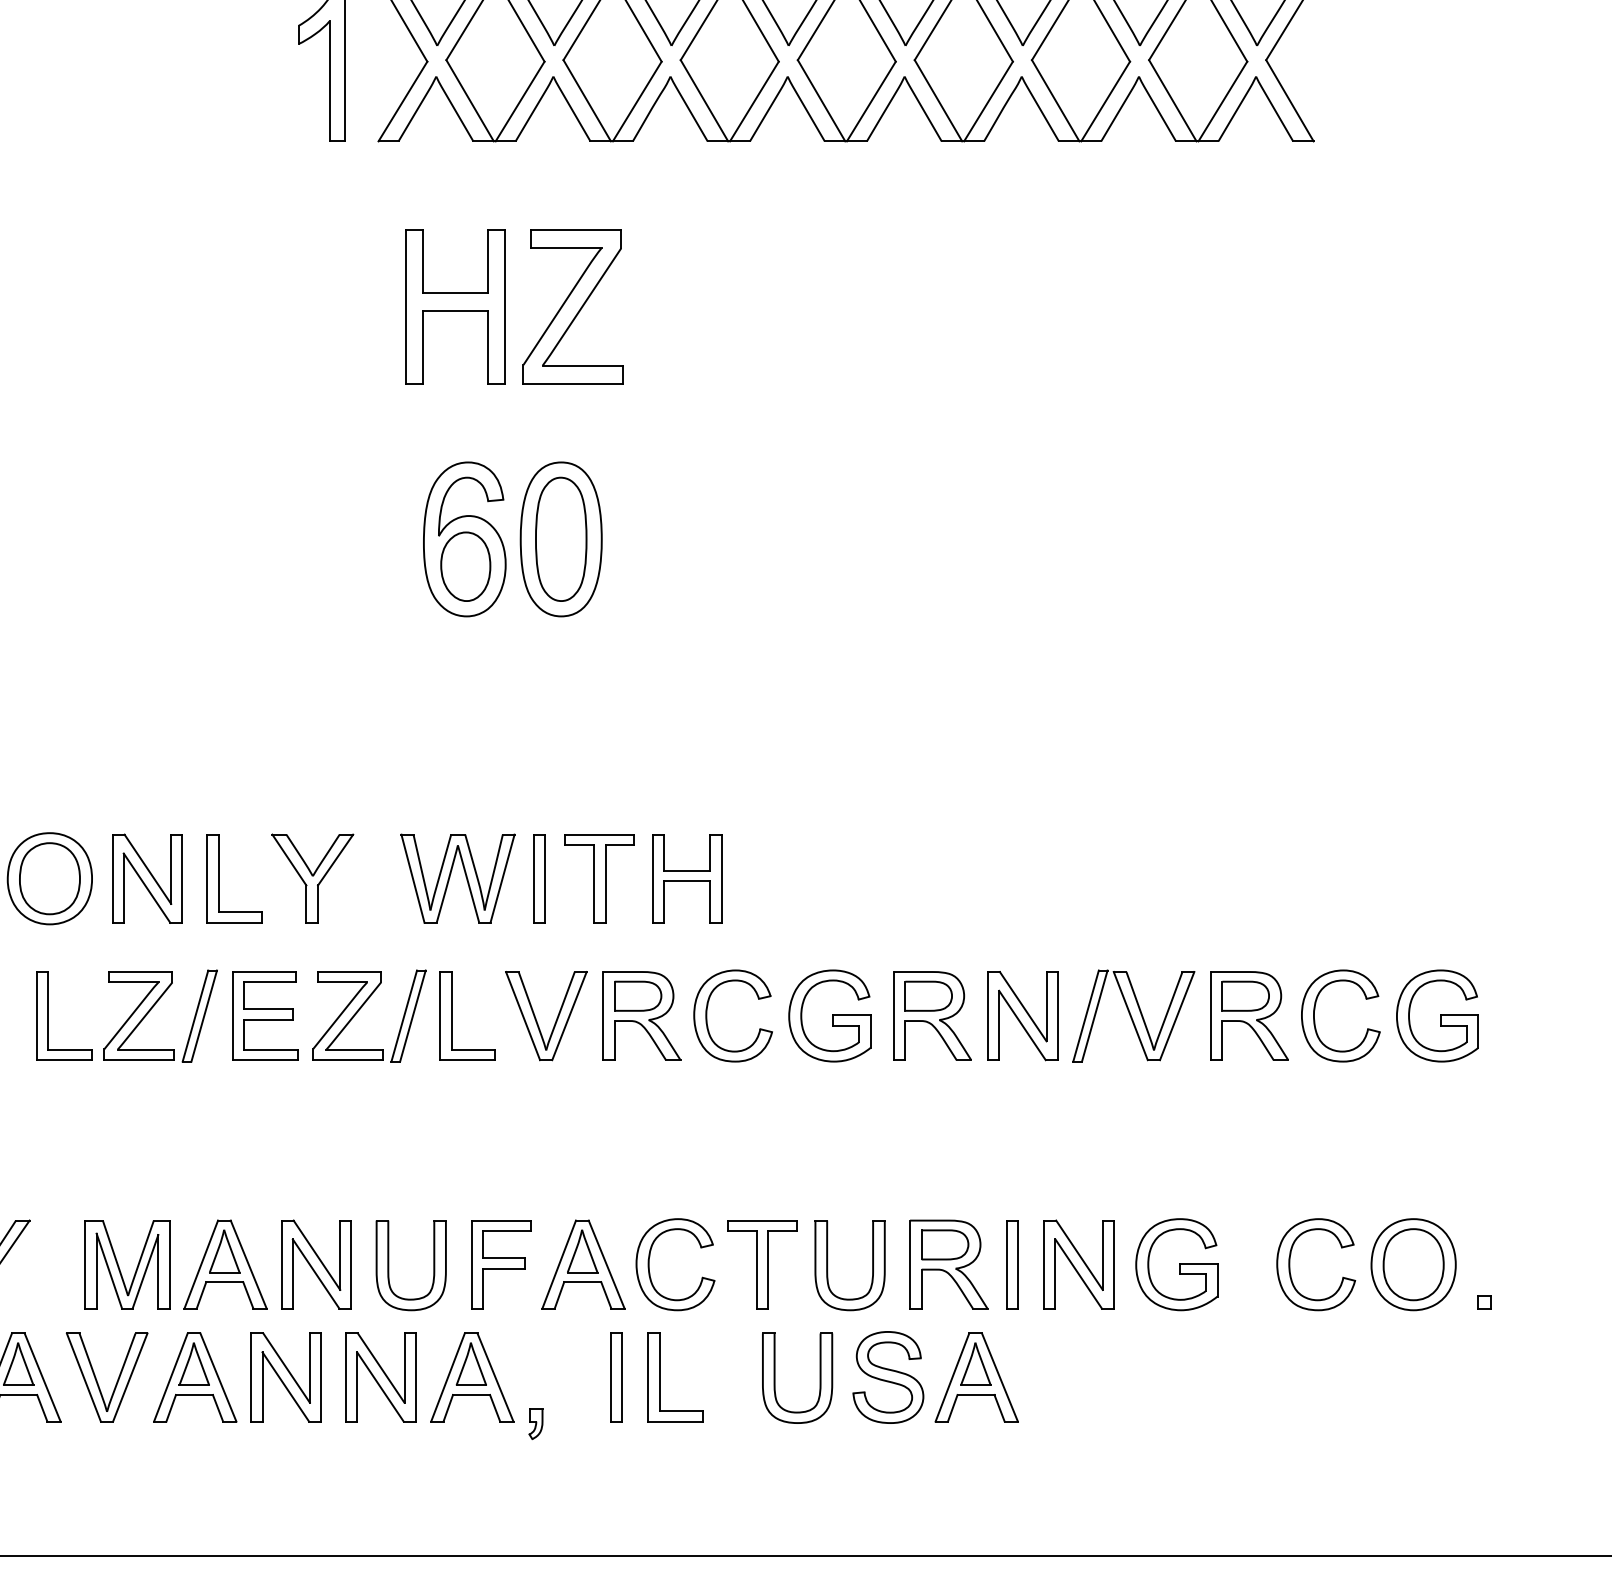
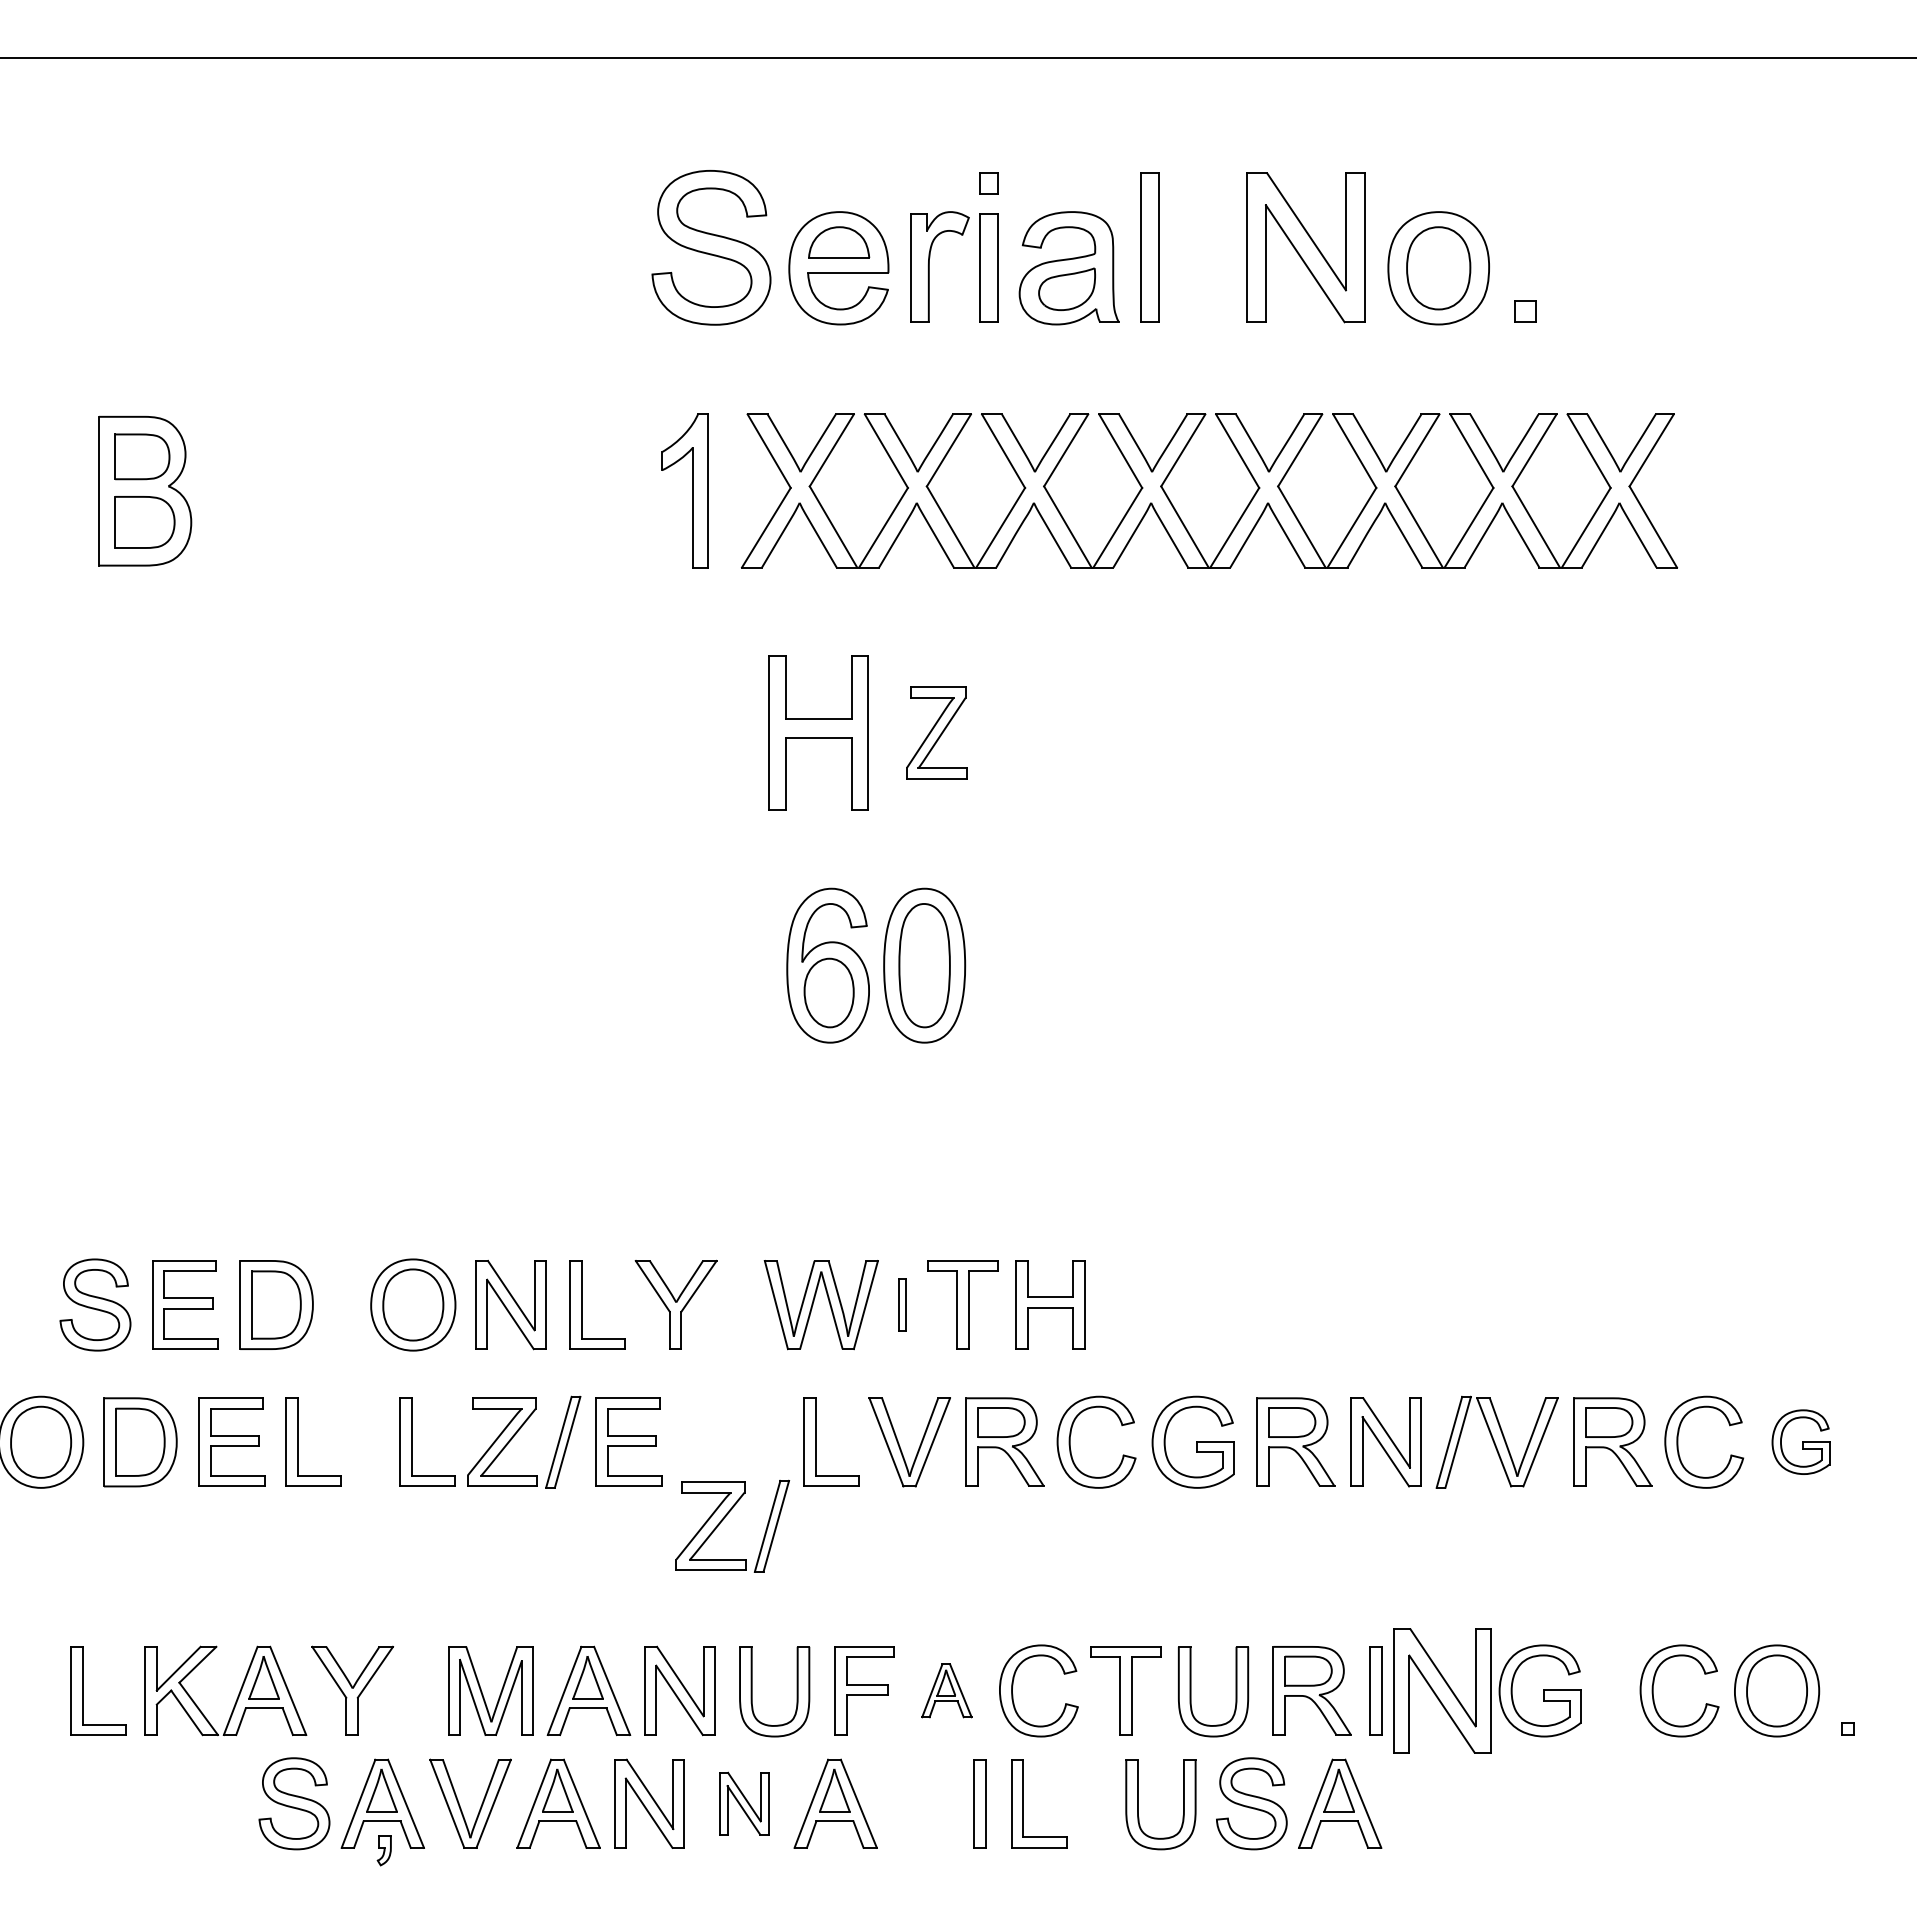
part: (573, 306) -> (936, 732), size x0.6
part: (539, 878) -> (902, 1304), size x0.6
part: (361, 1009) -> (724, 1519), moved
part: (1437, 1015) -> (1800, 1441), size x0.7
part: (583, 1264) -> (946, 1690), size x0.6
part: (1079, 1264) -> (1442, 1690), size x1.4
part: (380, 1377) -> (743, 1803), size x0.7
part: (535, 1424) -> (383, 1850), moved

